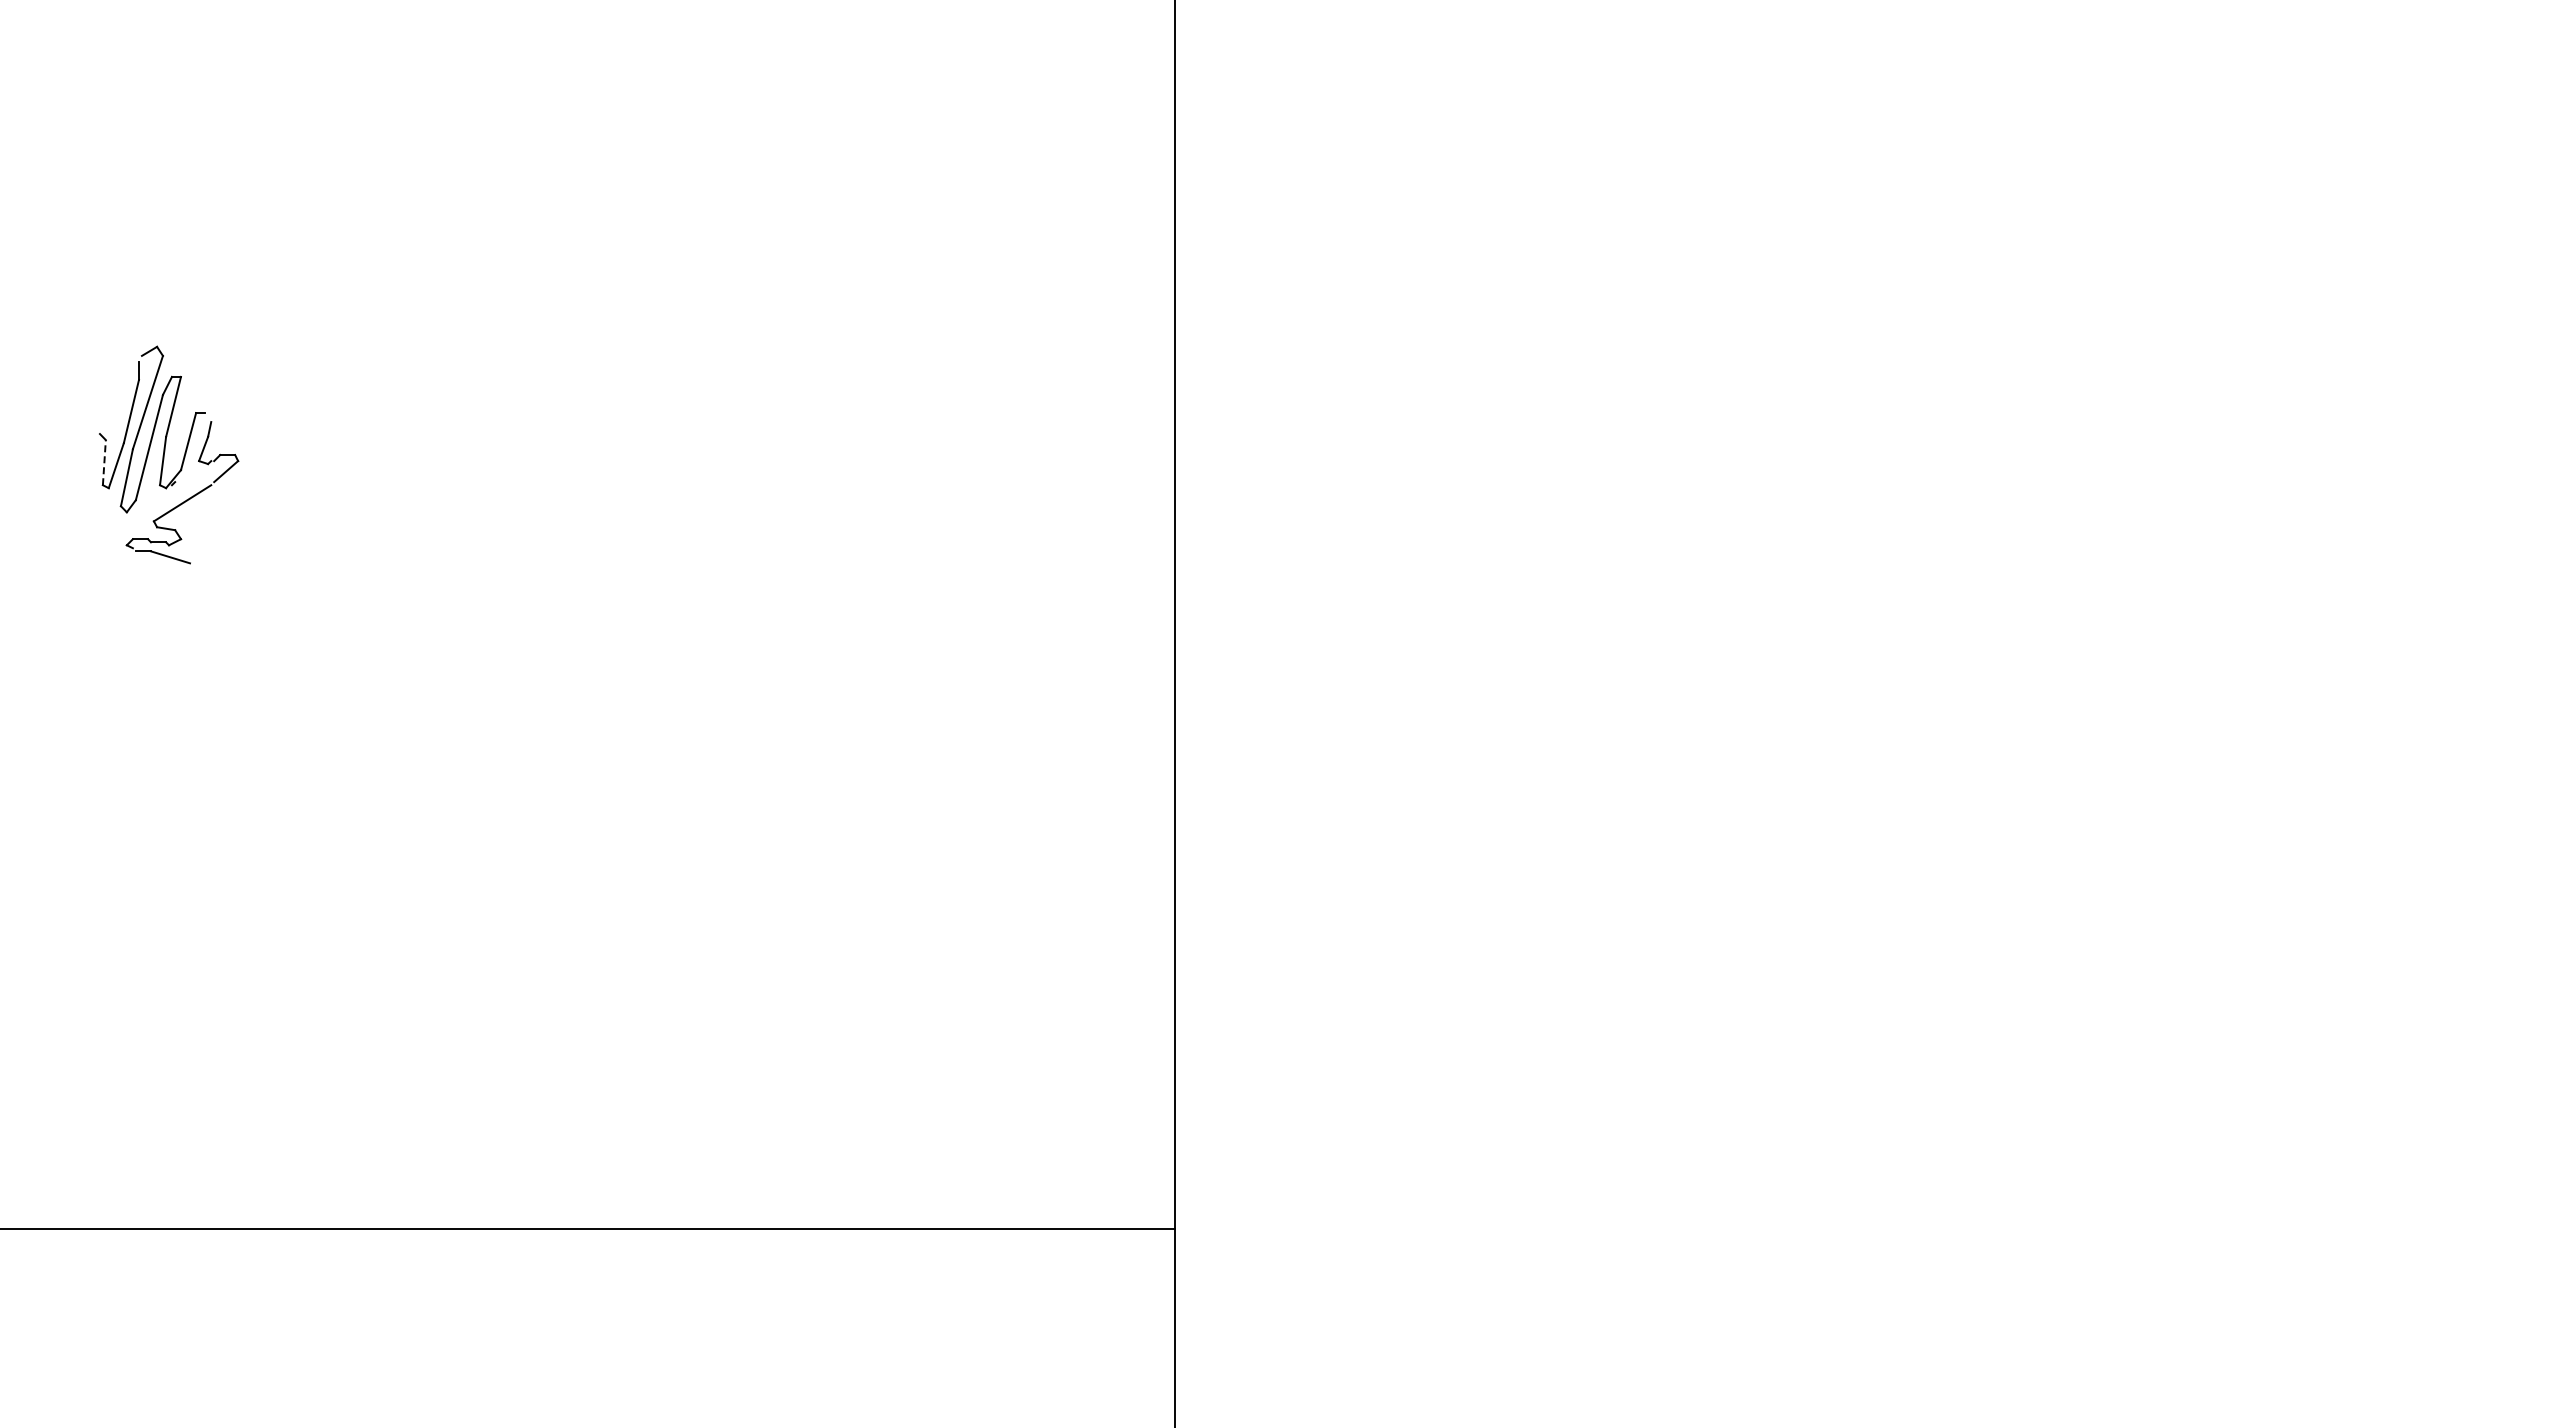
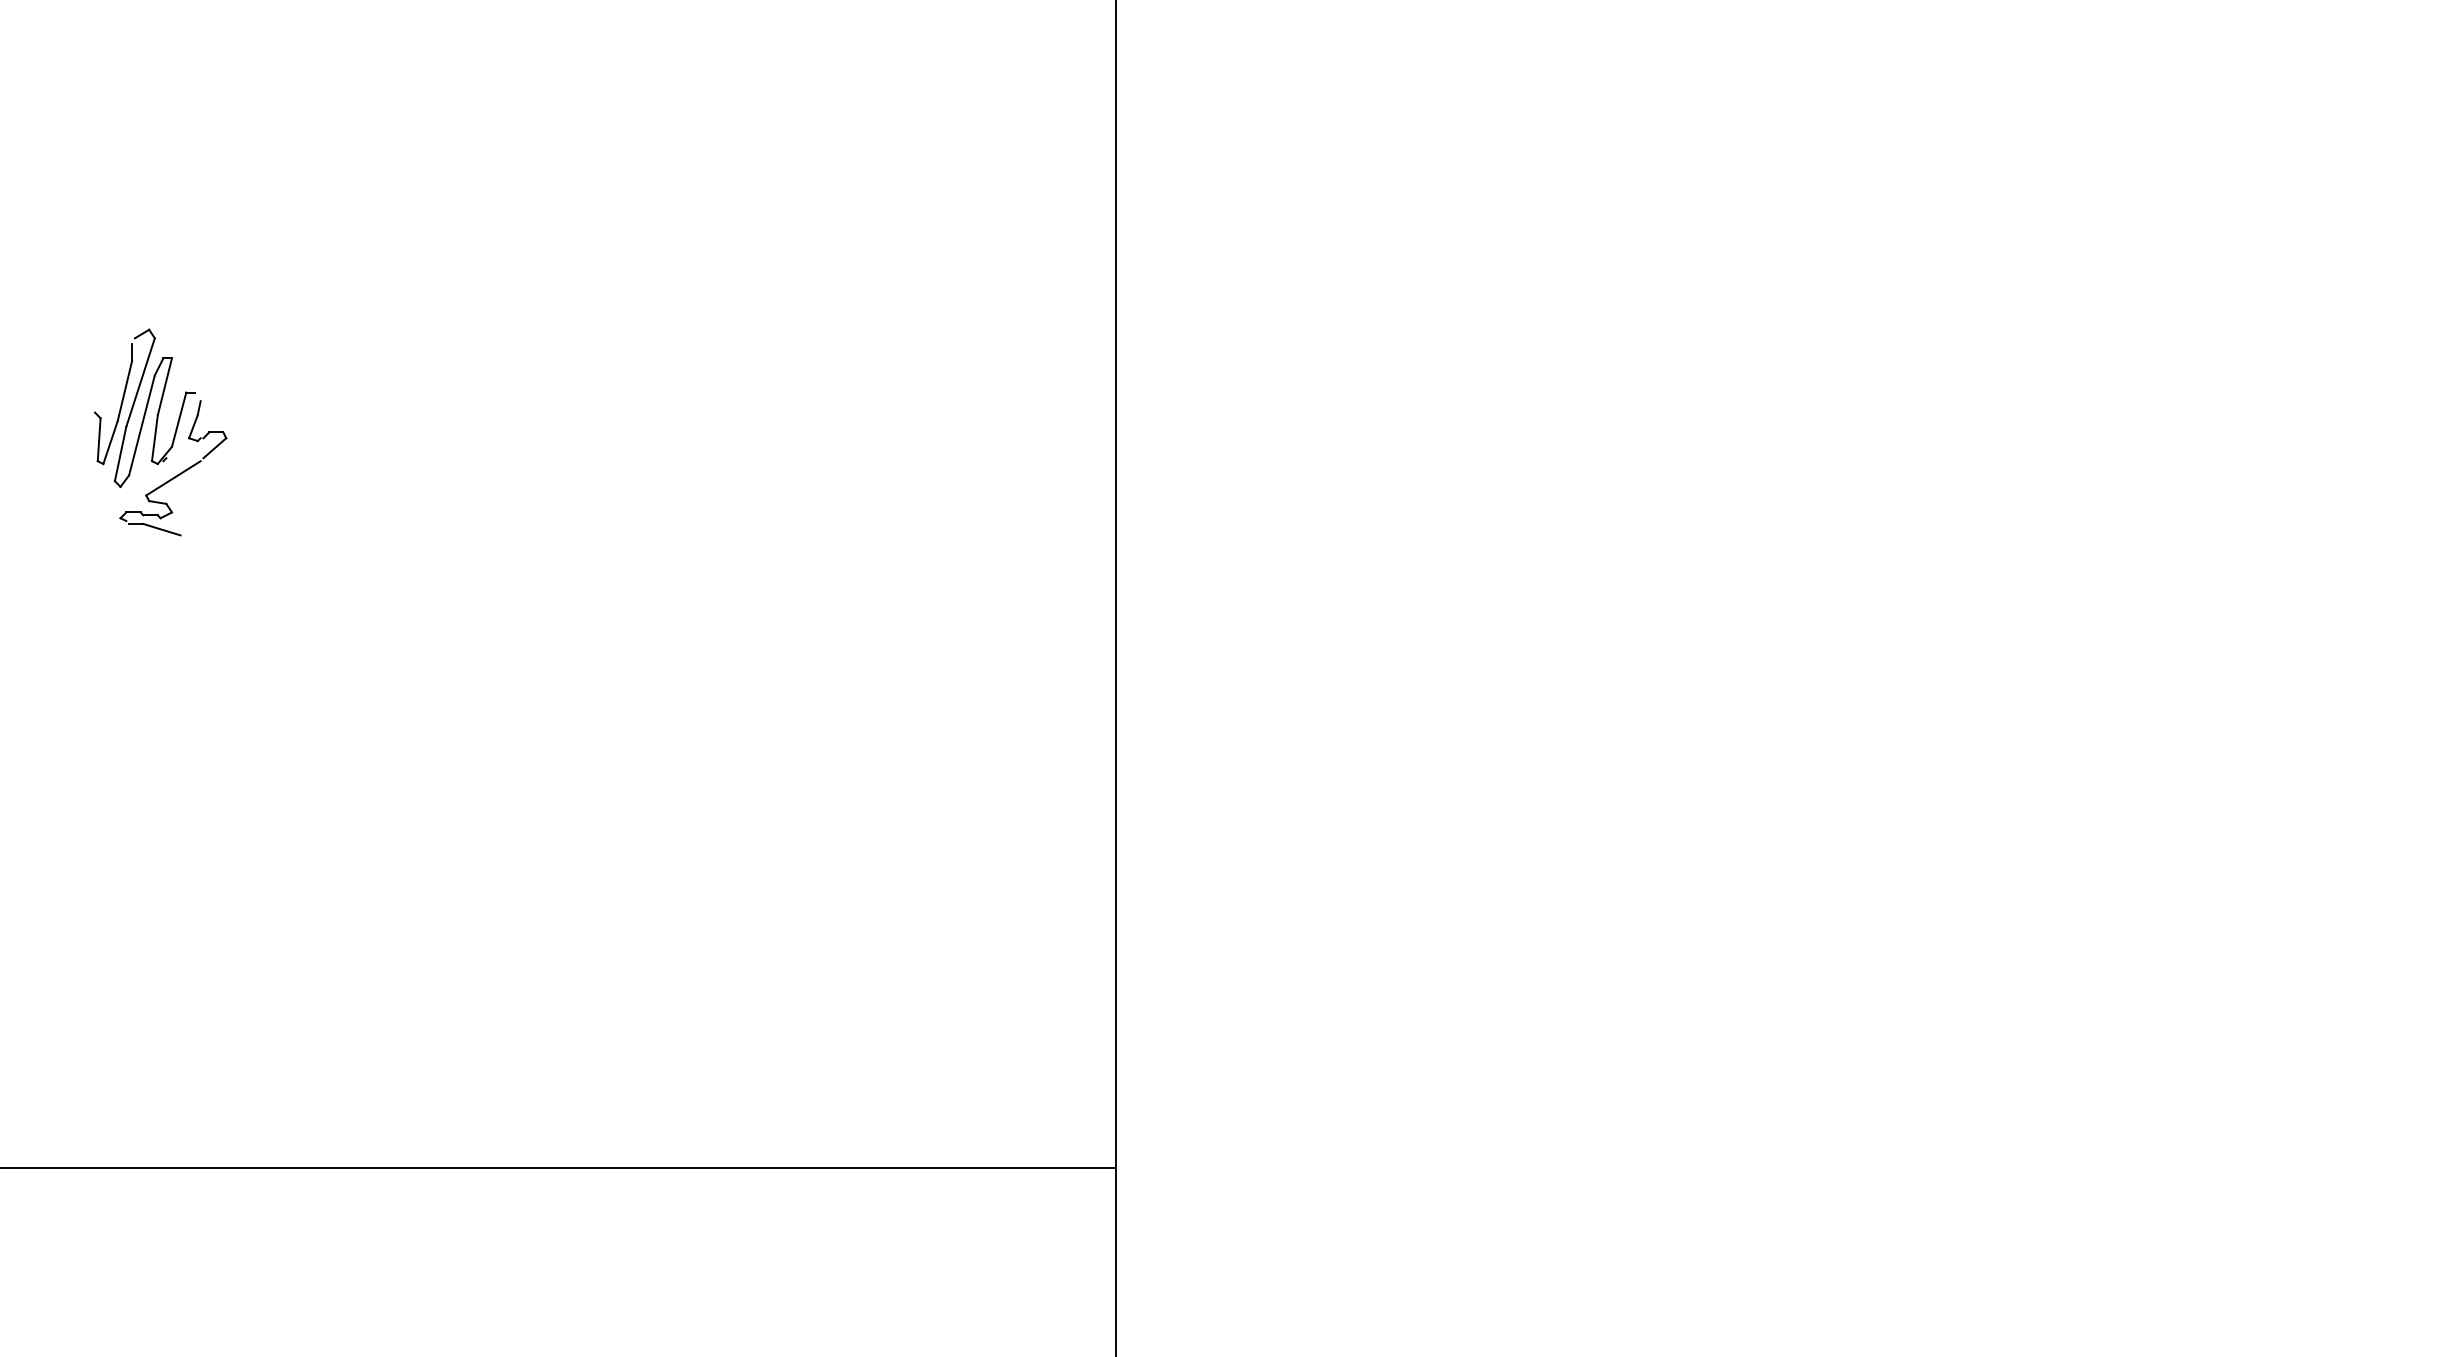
line: (104, 462) -> (99, 439), dashed -> solid

